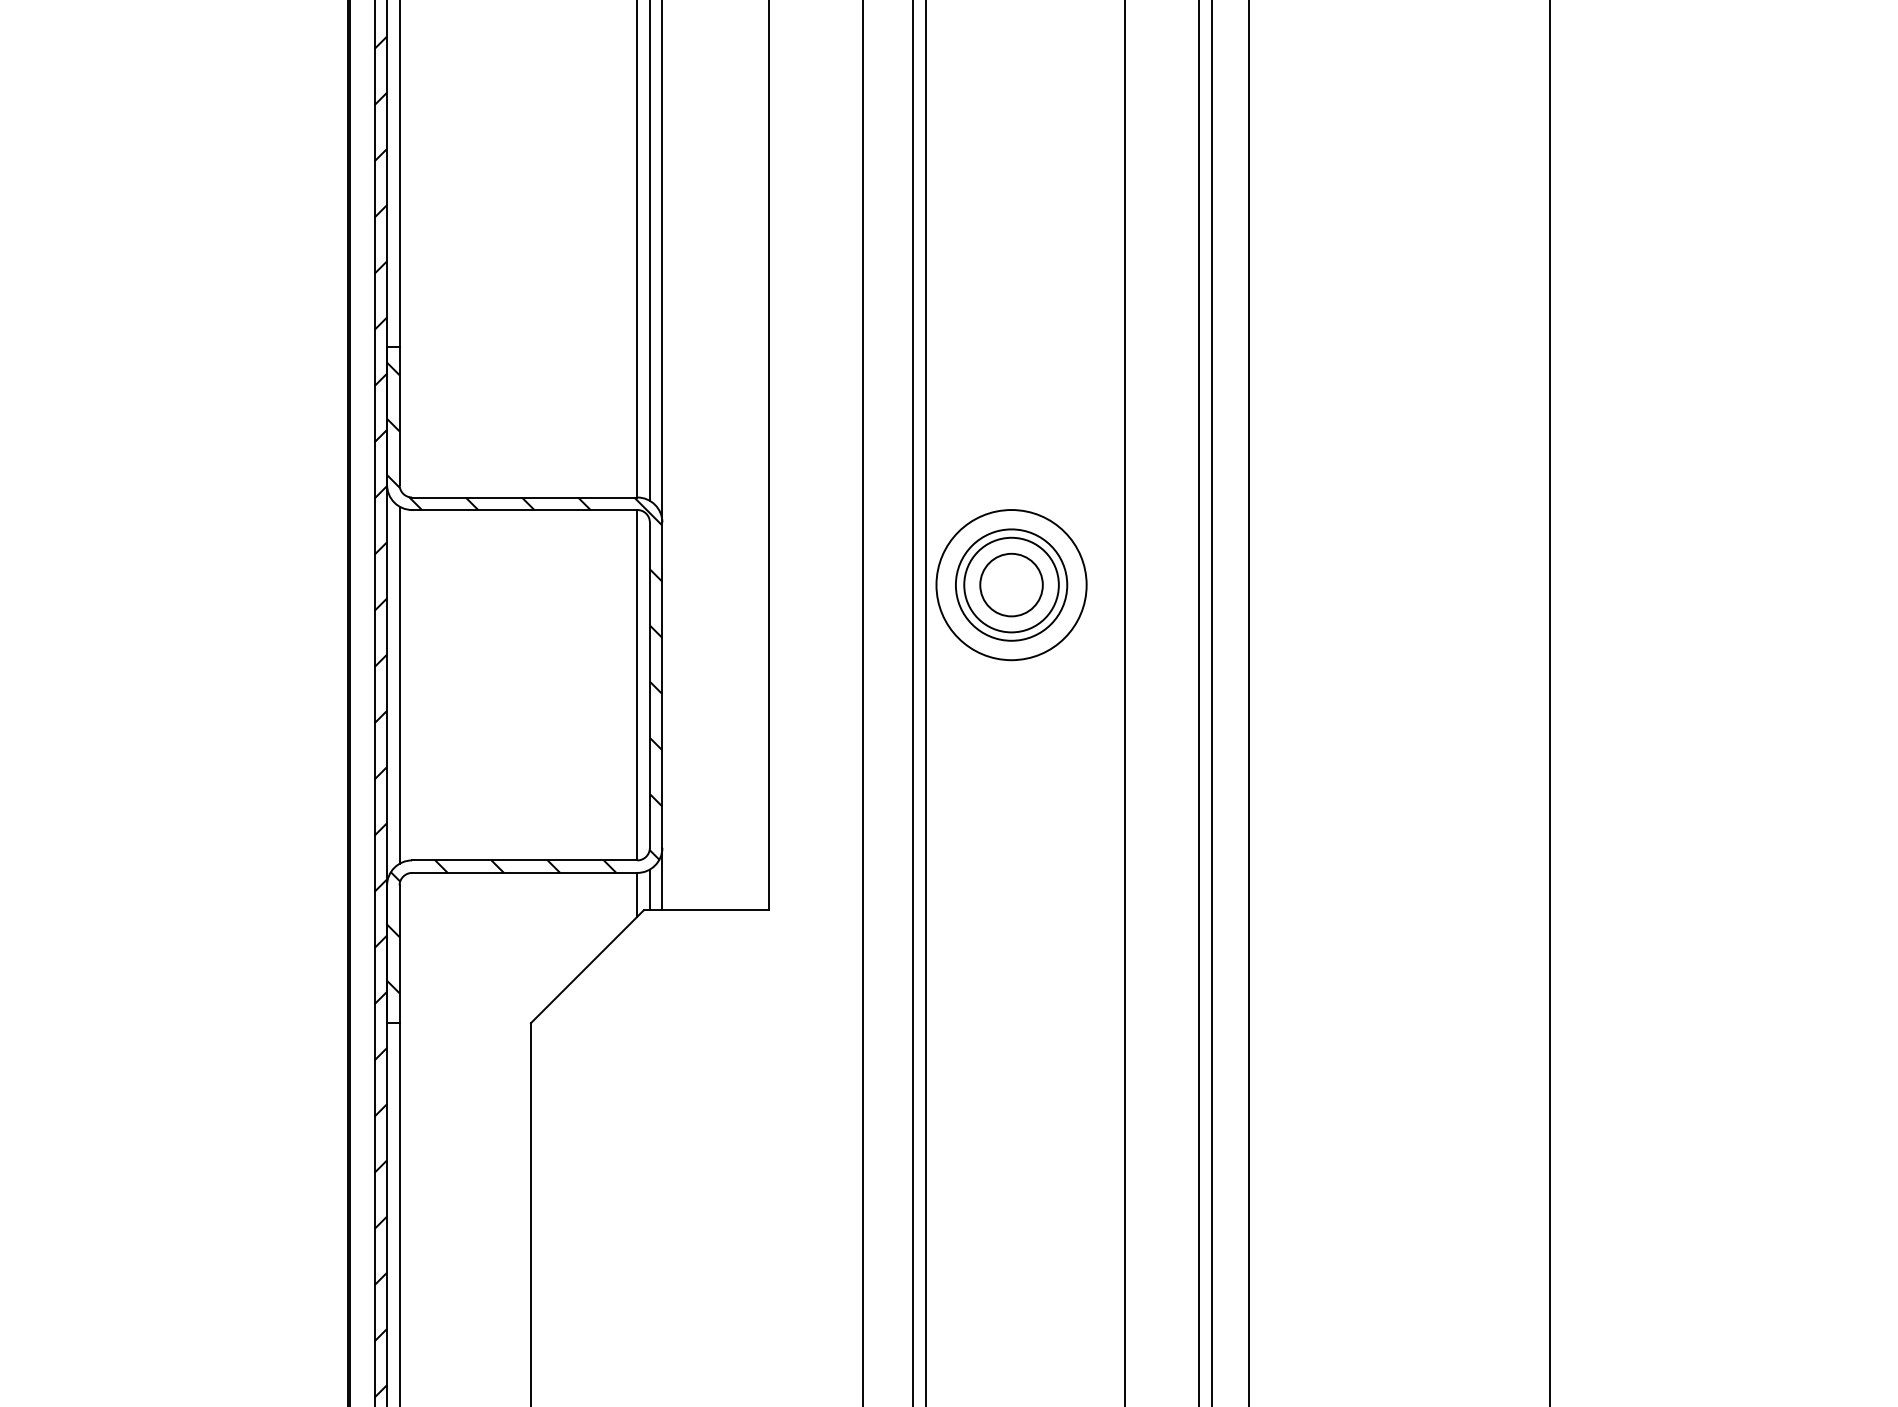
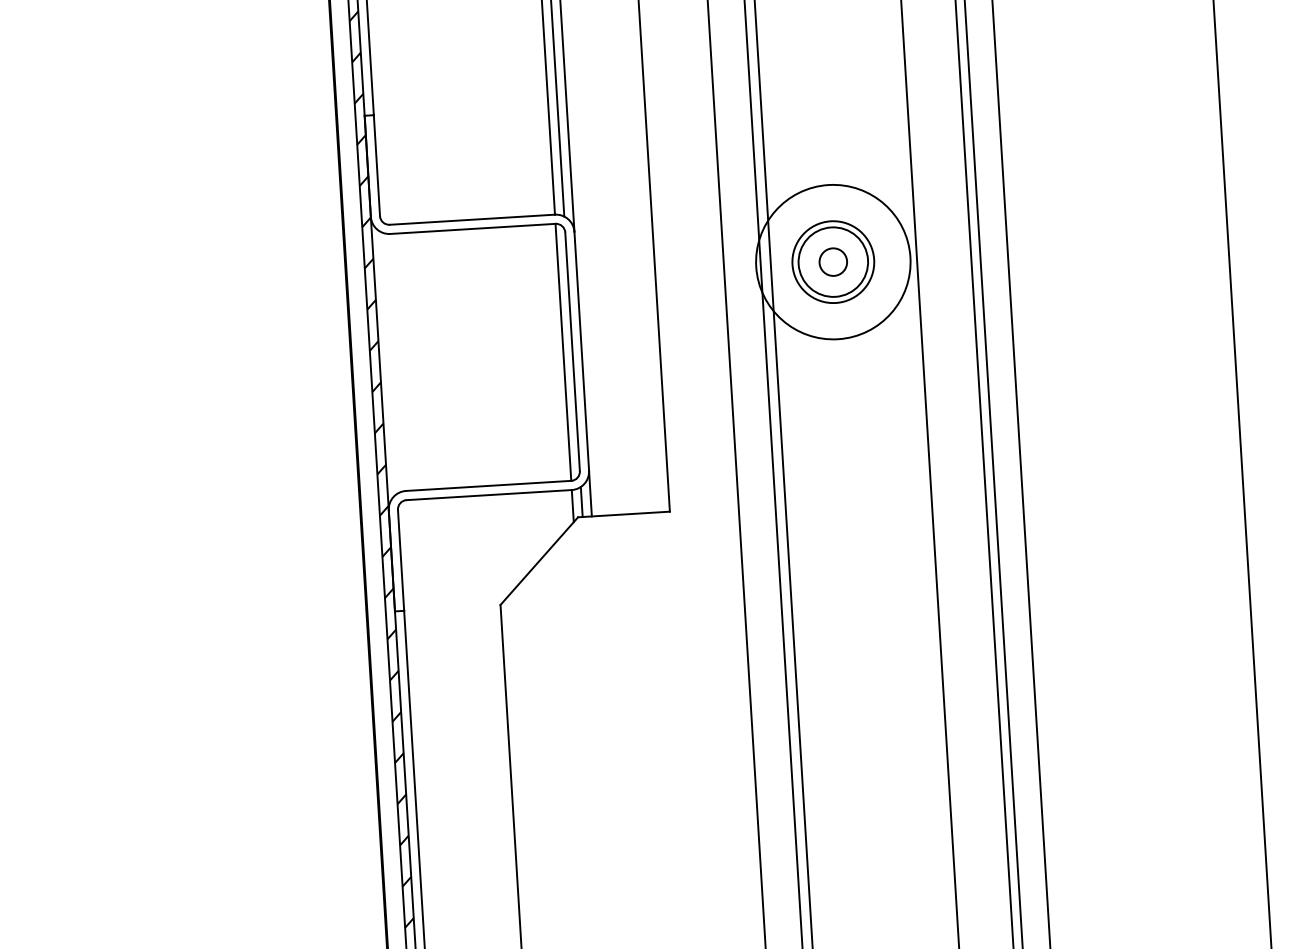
circle: (1011, 584) -> (833, 261), size x0.6
circle: (1011, 585) -> (833, 262), size x1.4
hatch: (524, 677) -> (480, 351), removed
line: (399, 684) -> (388, 362), removed

